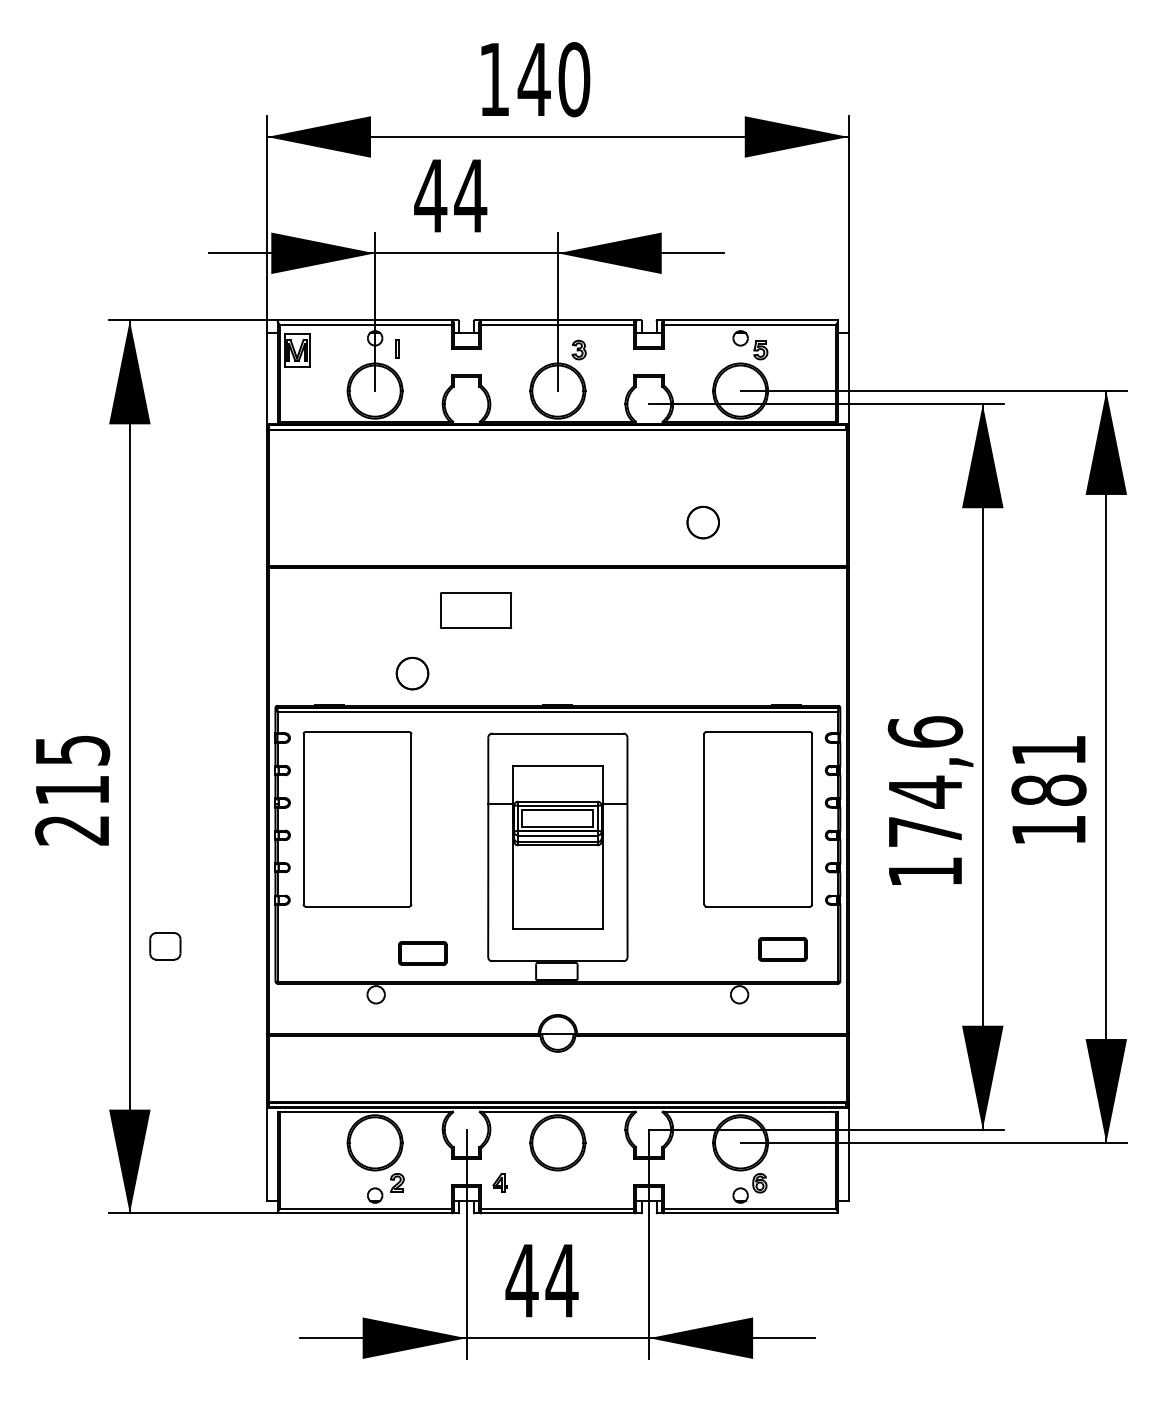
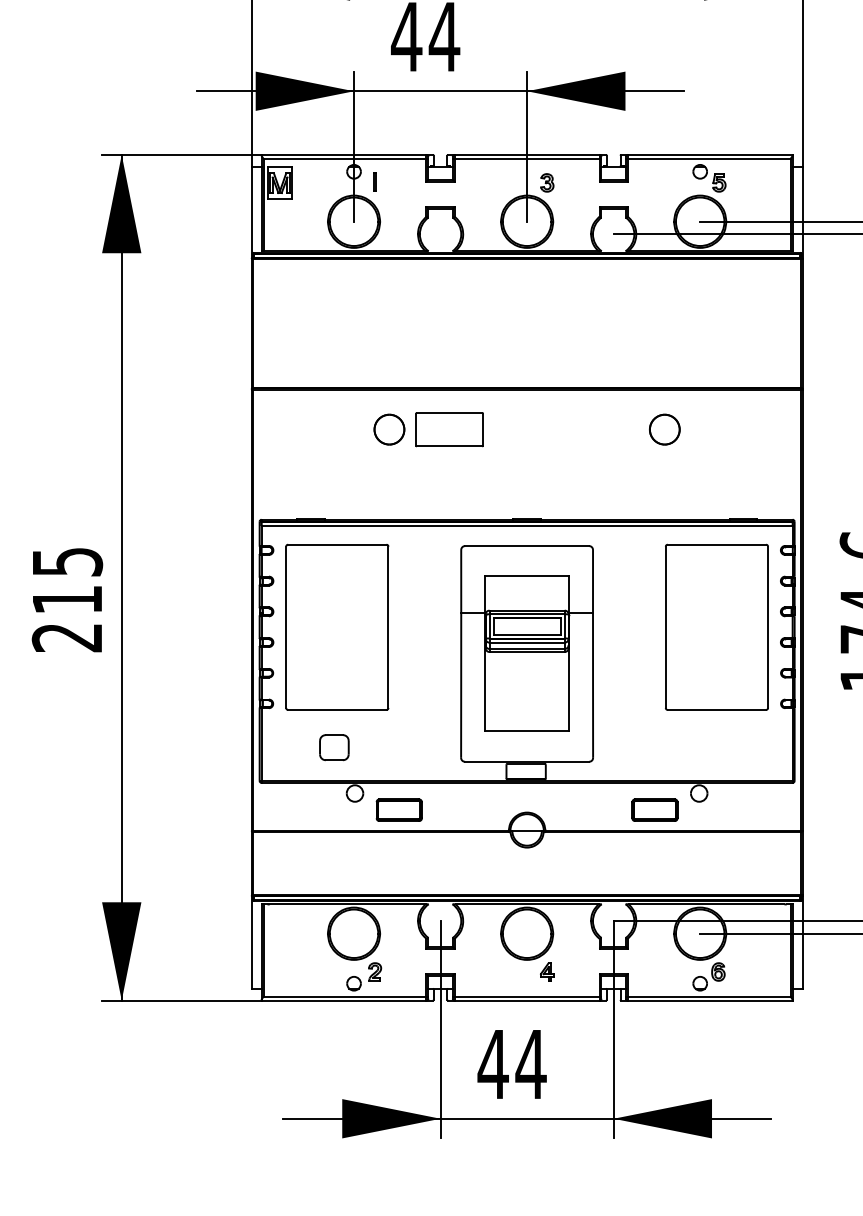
part: (702, 522) -> (664, 429), moved
part: (412, 673) -> (389, 429), moved
part: (165, 946) -> (334, 747), moved
part: (782, 949) -> (654, 810), moved
part: (422, 953) -> (398, 810), moved
part: (499, 1182) -> (546, 971), moved

